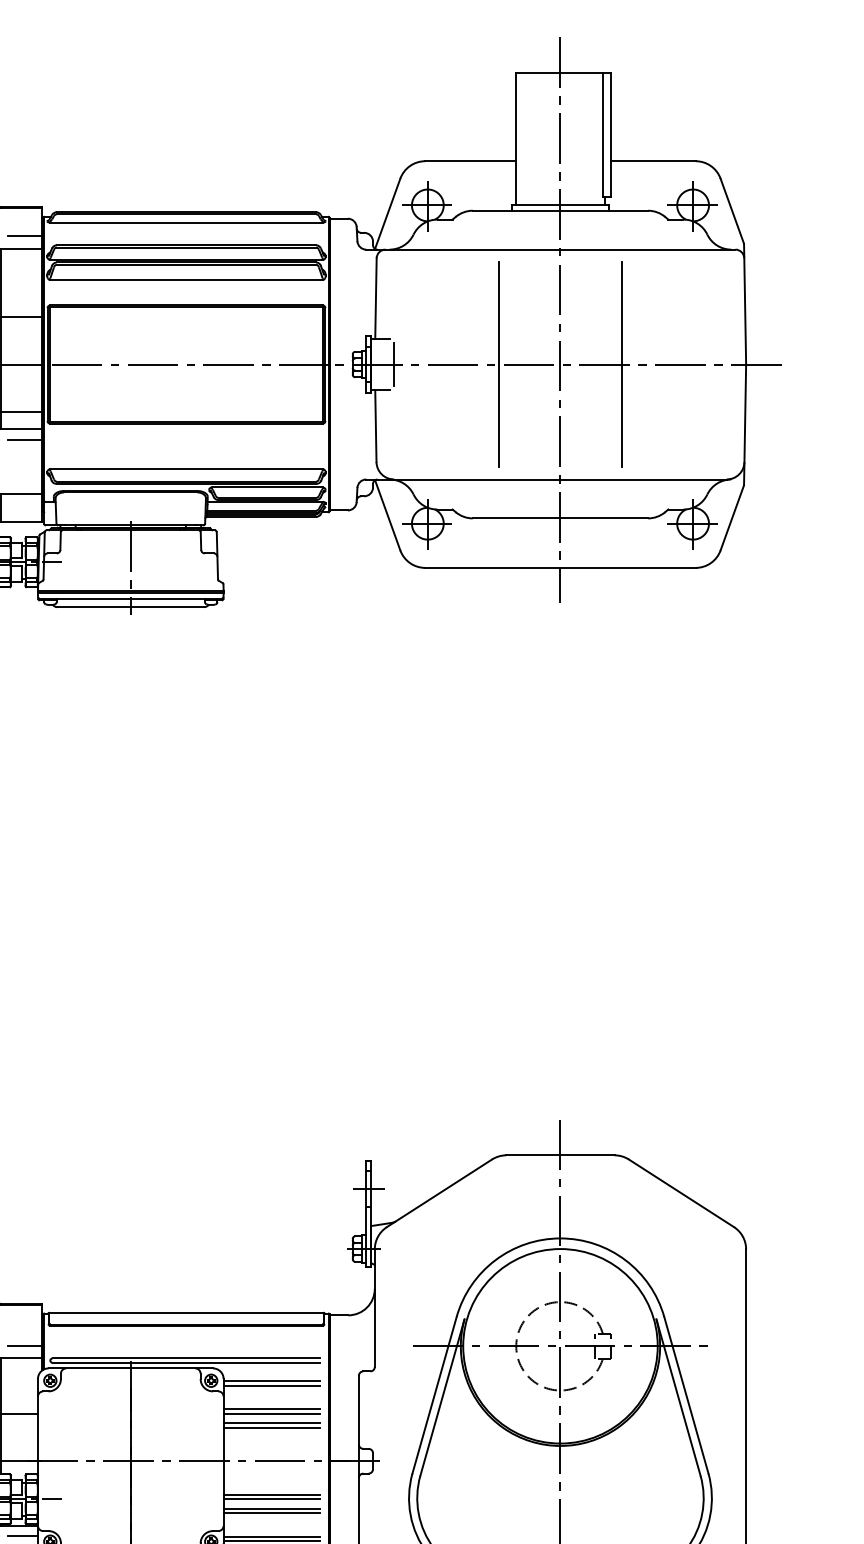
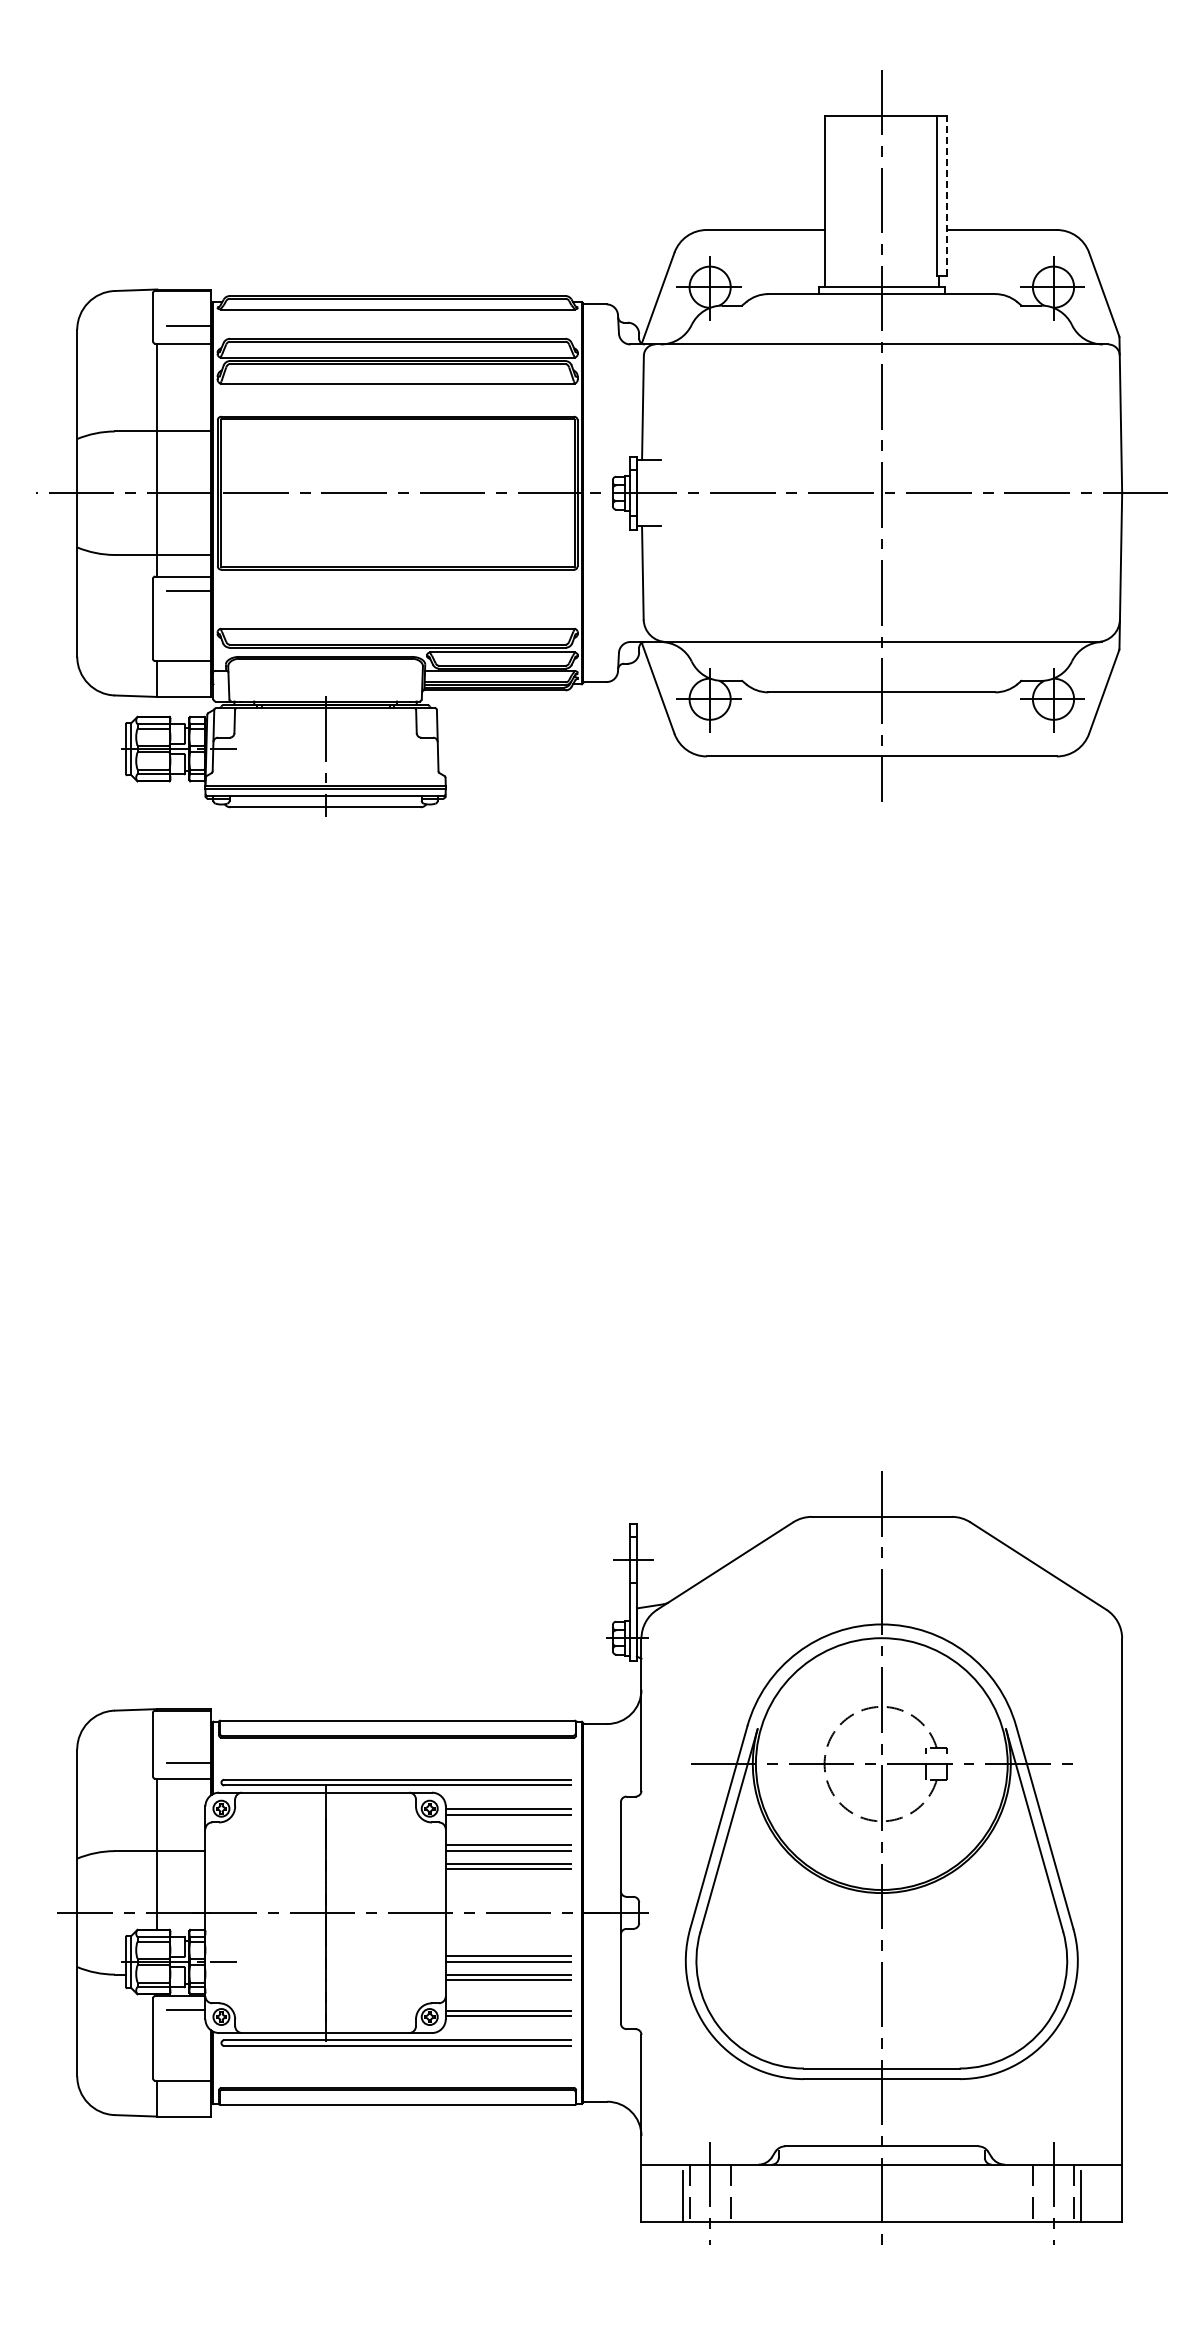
line: (611, 134) -> (947, 195), solid -> dashed
line: (394, 364) -> (666, 492), removed
line: (498, 364) -> (801, 493), removed
line: (622, 364) -> (961, 493), removed

